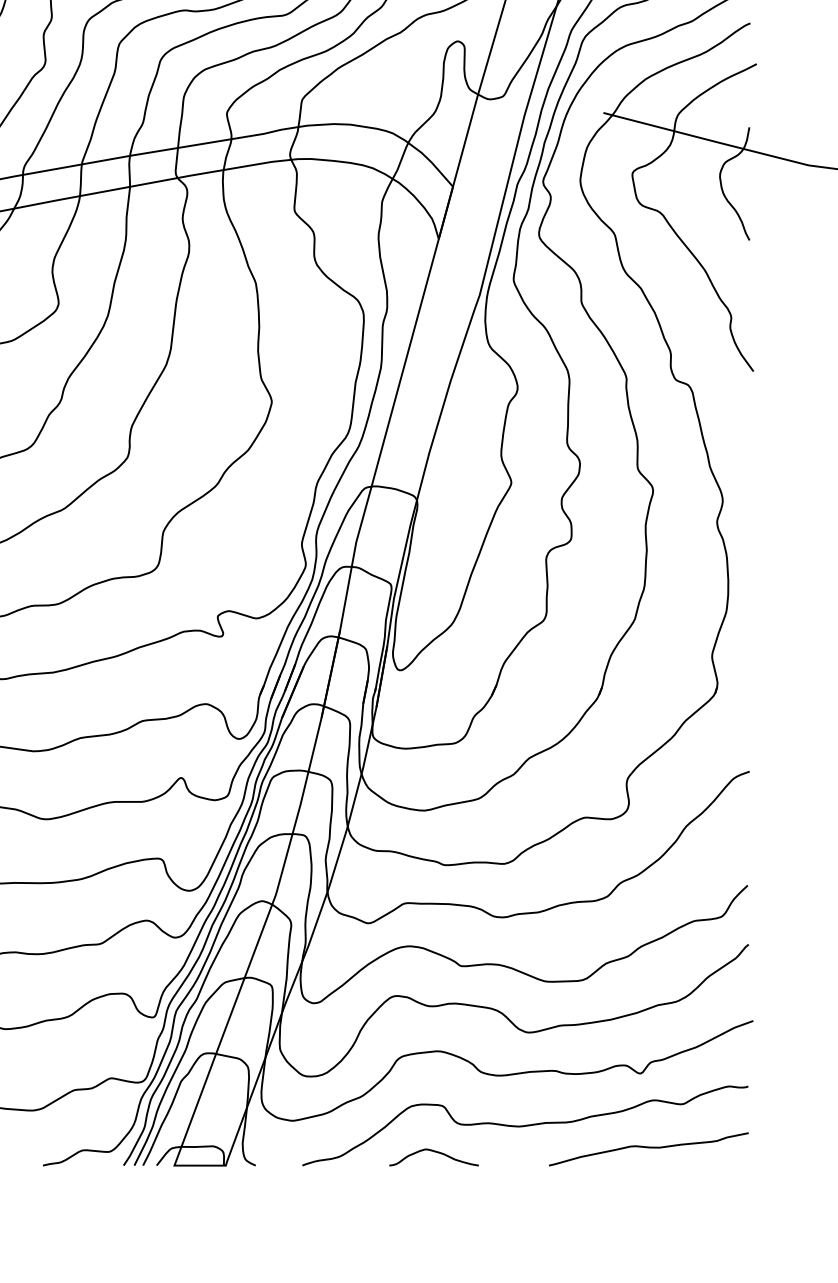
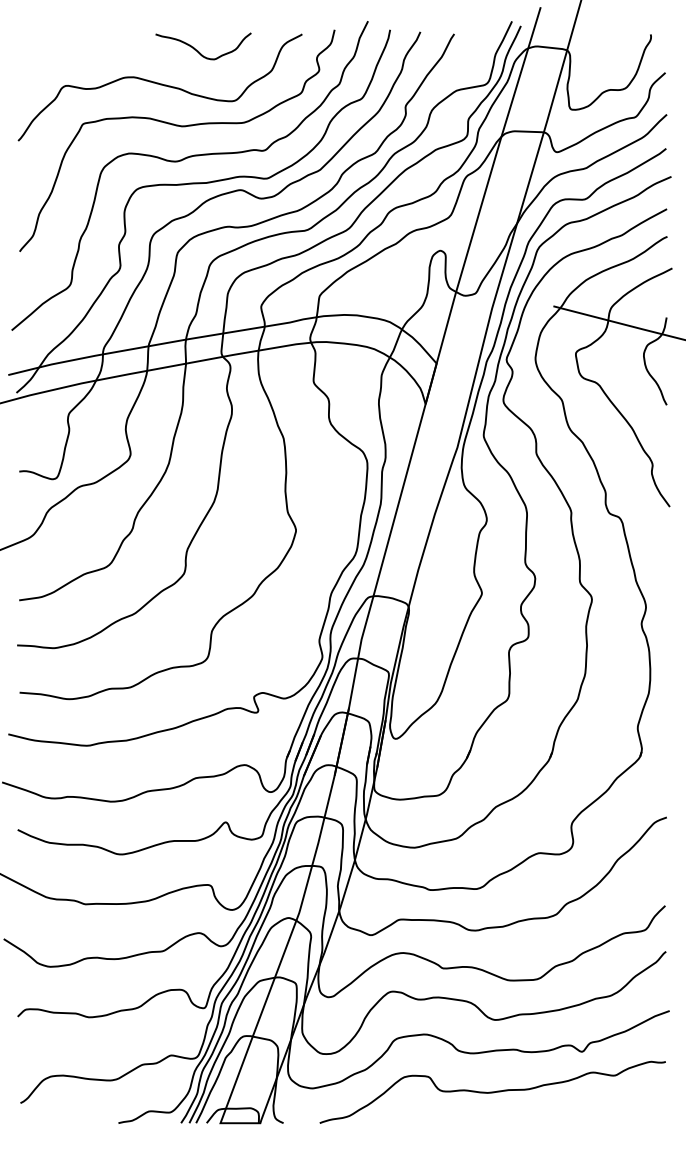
curve: (648, 1147) -> (588, 1109), removed
curve: (434, 1153) -> (422, 1113), removed

